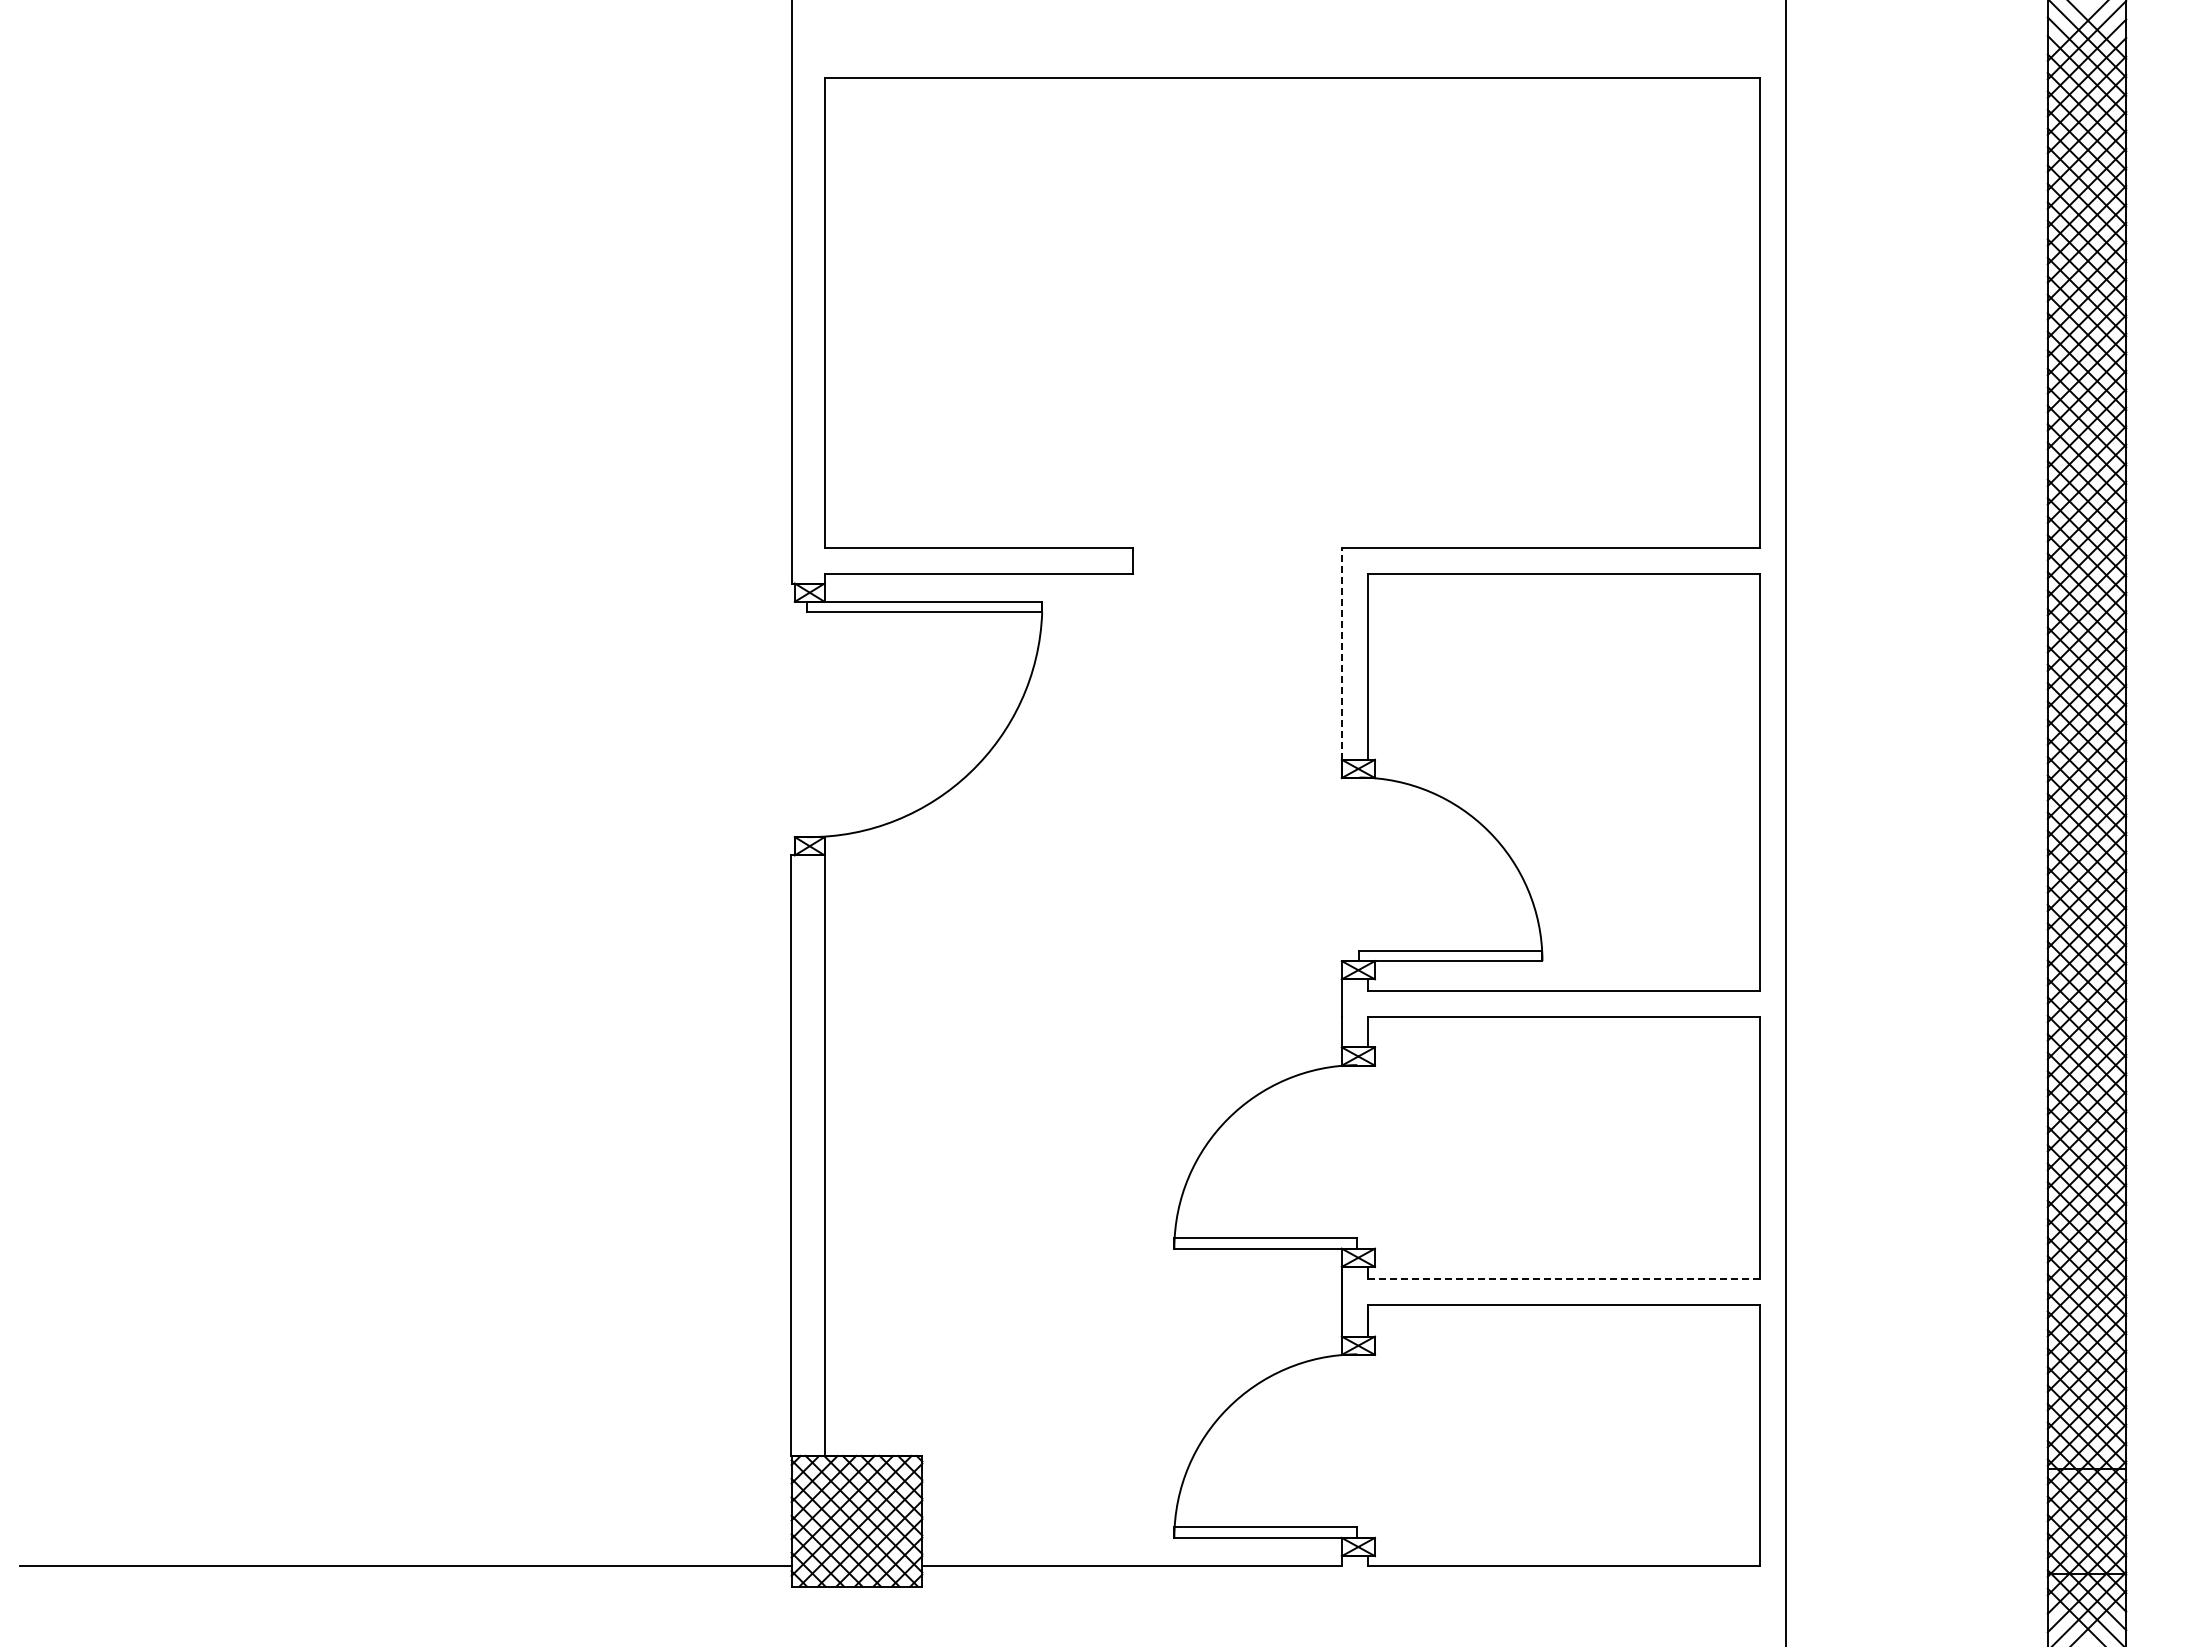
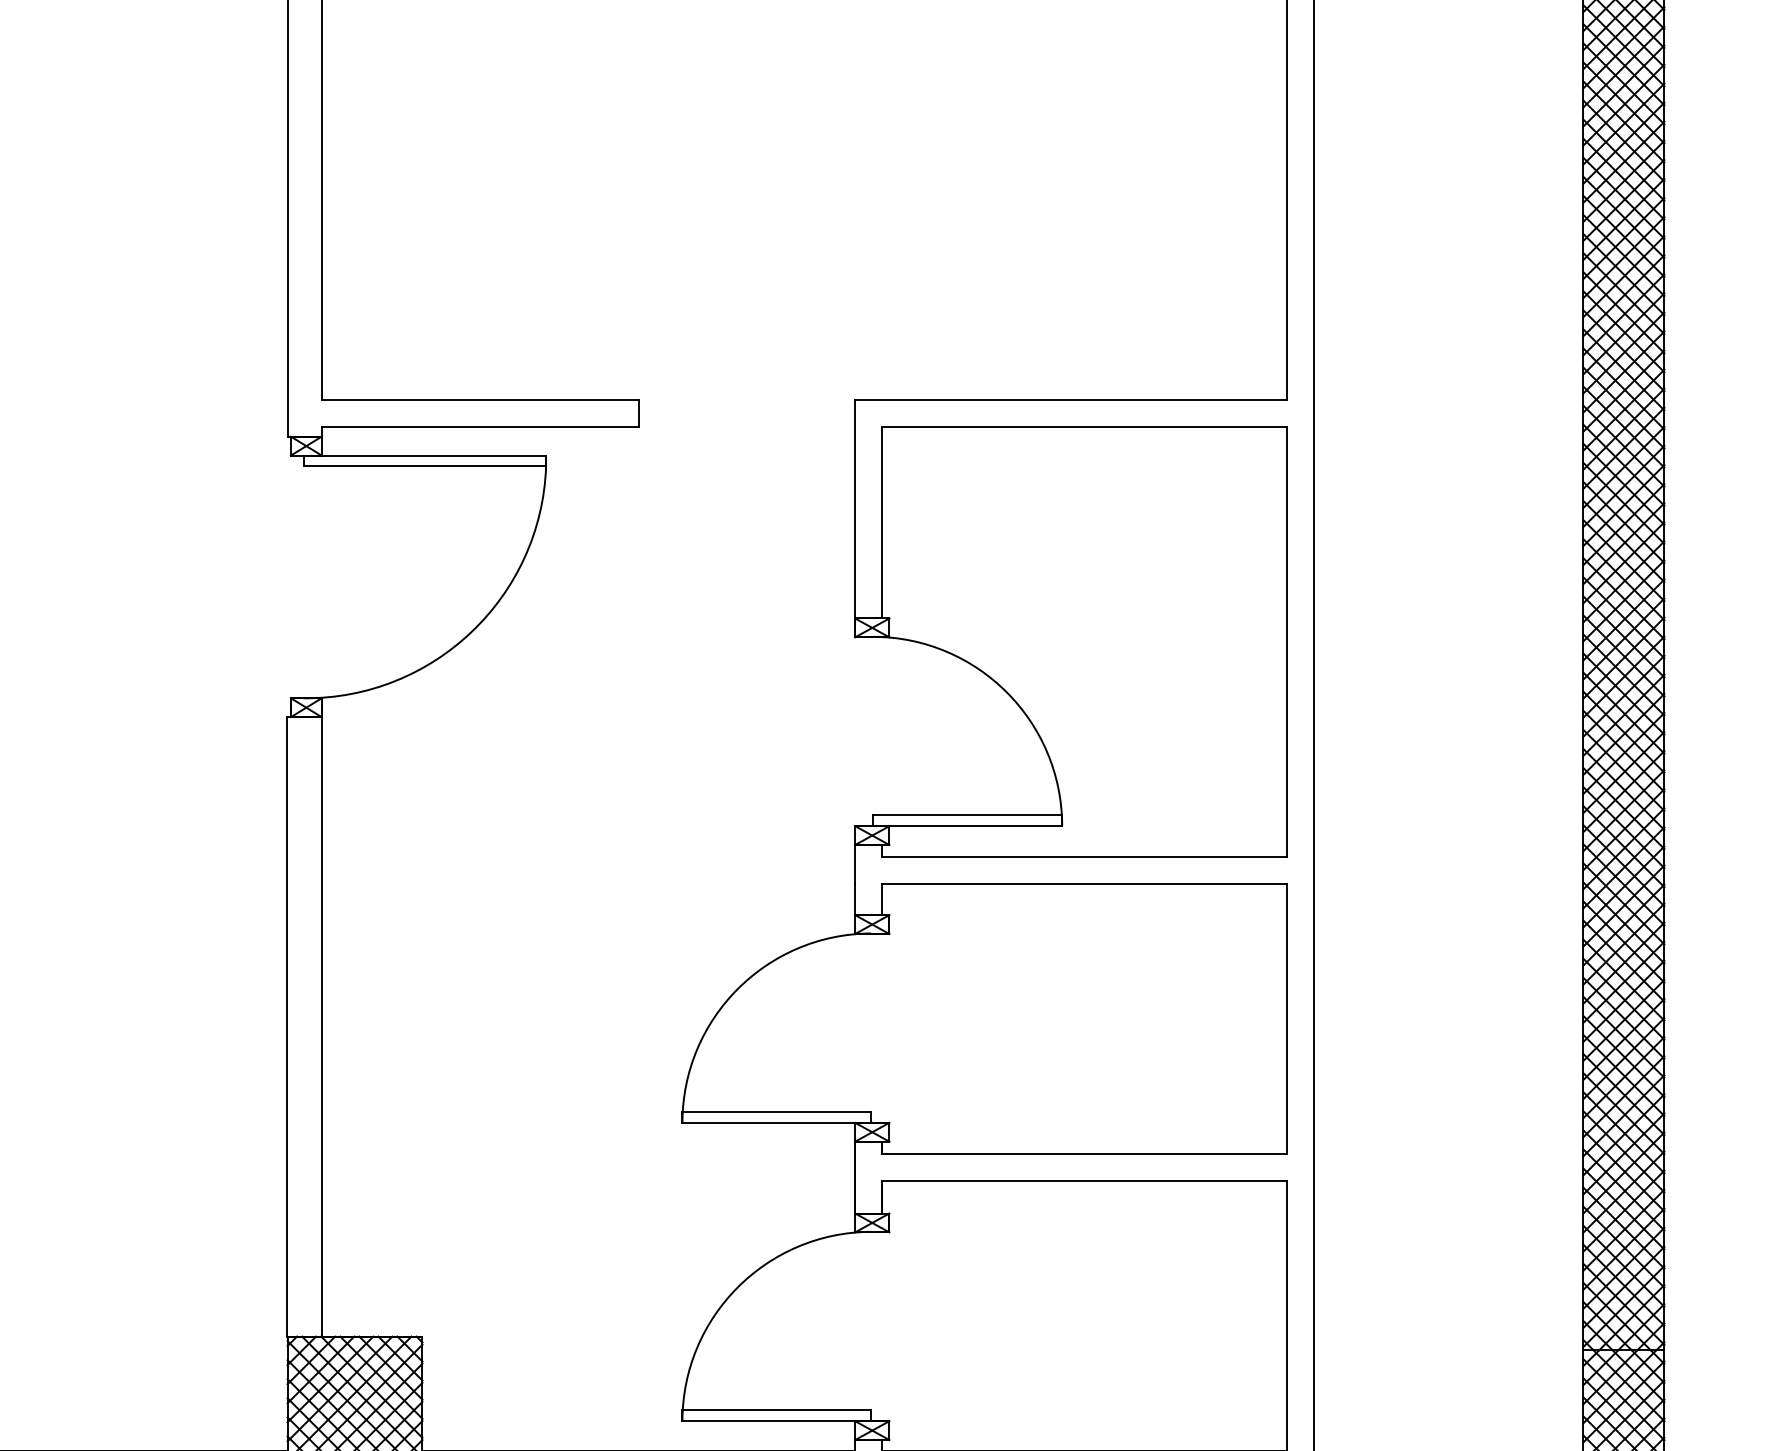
line: (1341, 654) -> (854, 509), dashed -> solid
line: (1563, 1278) -> (1083, 1153), dashed -> solid

